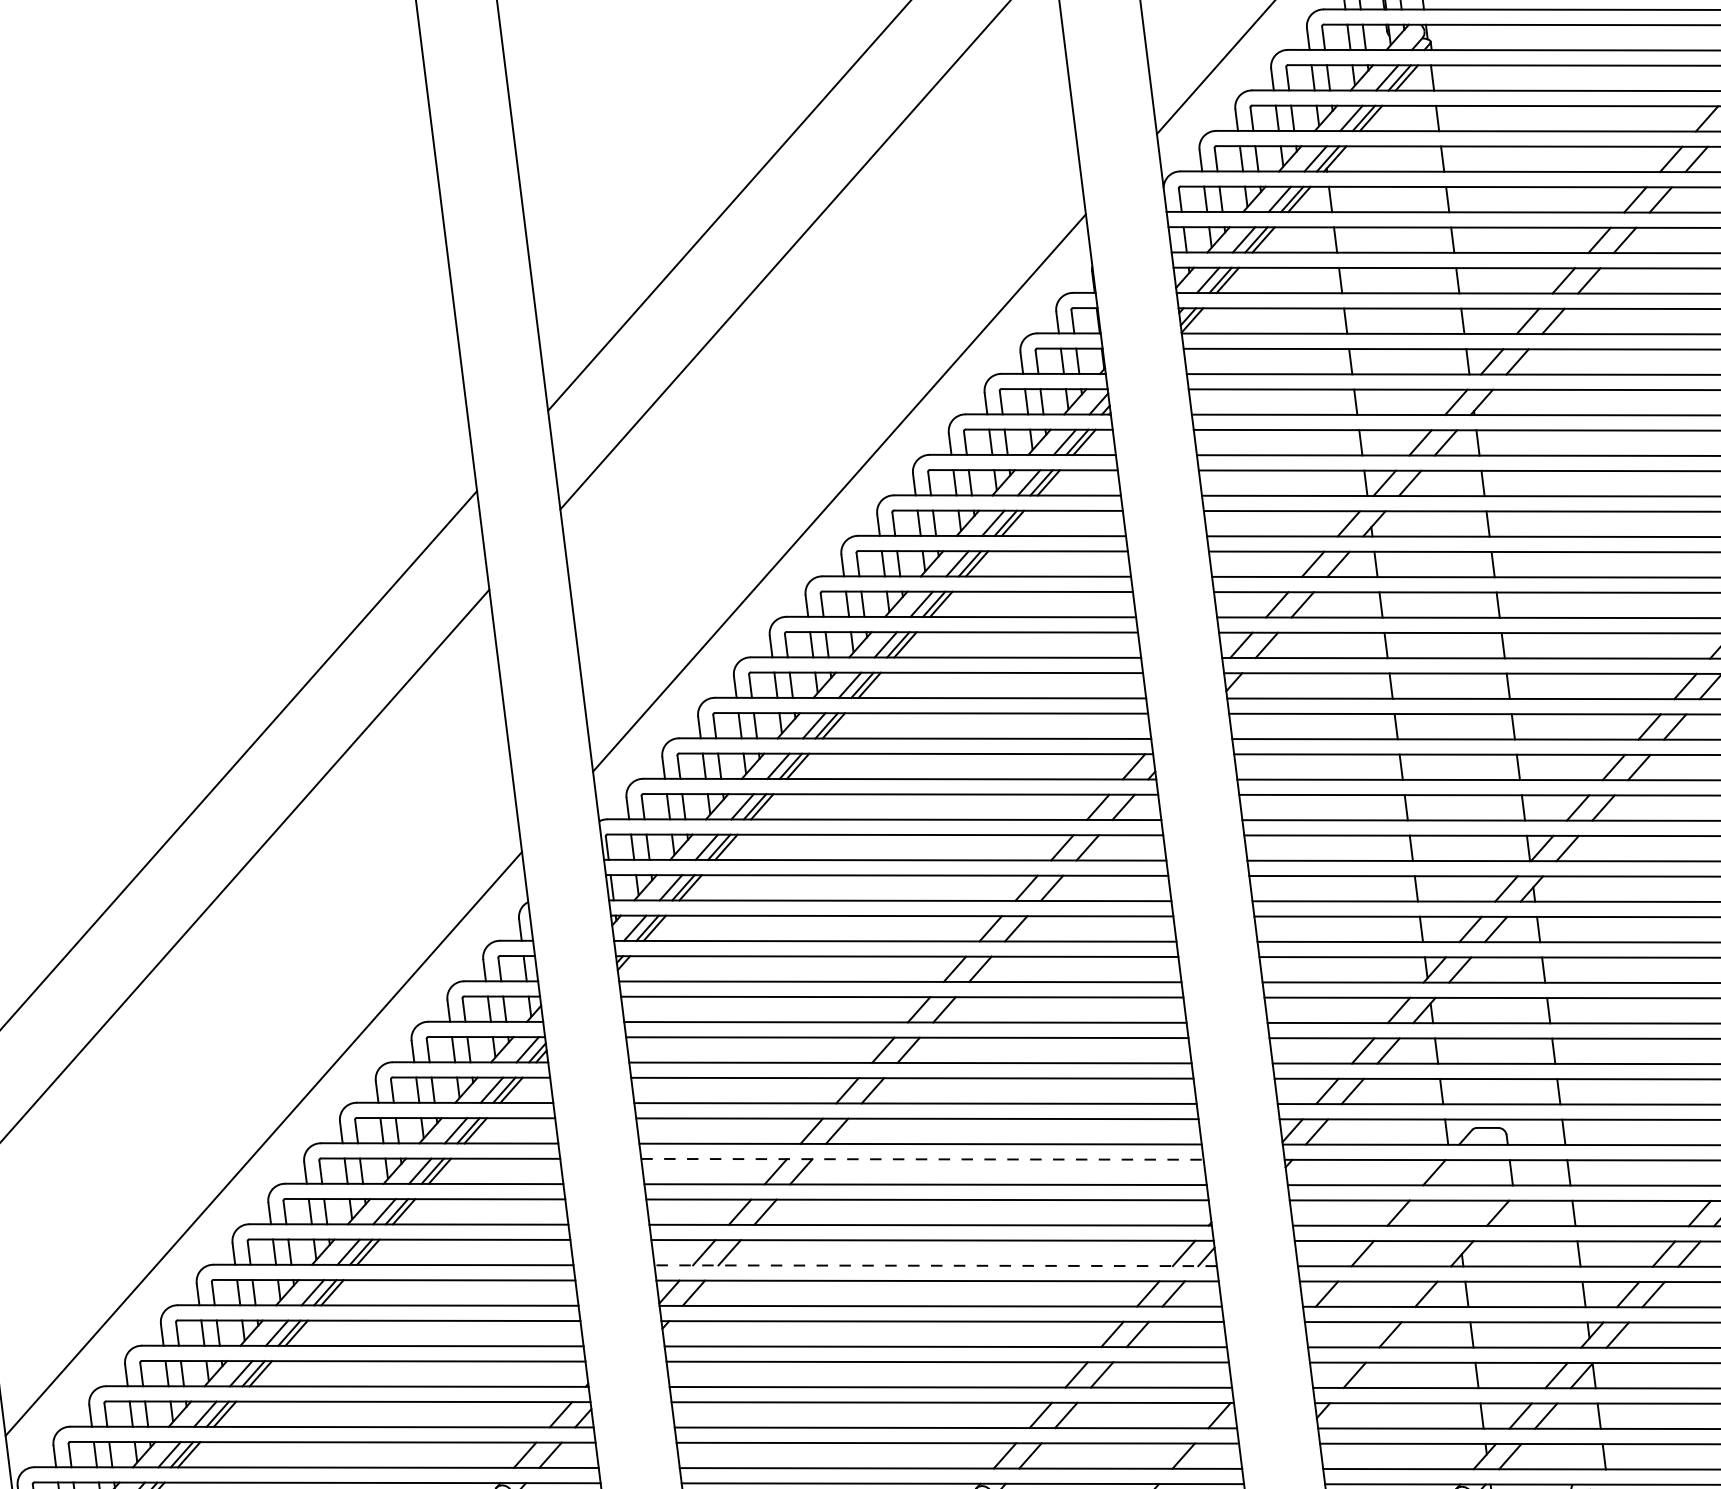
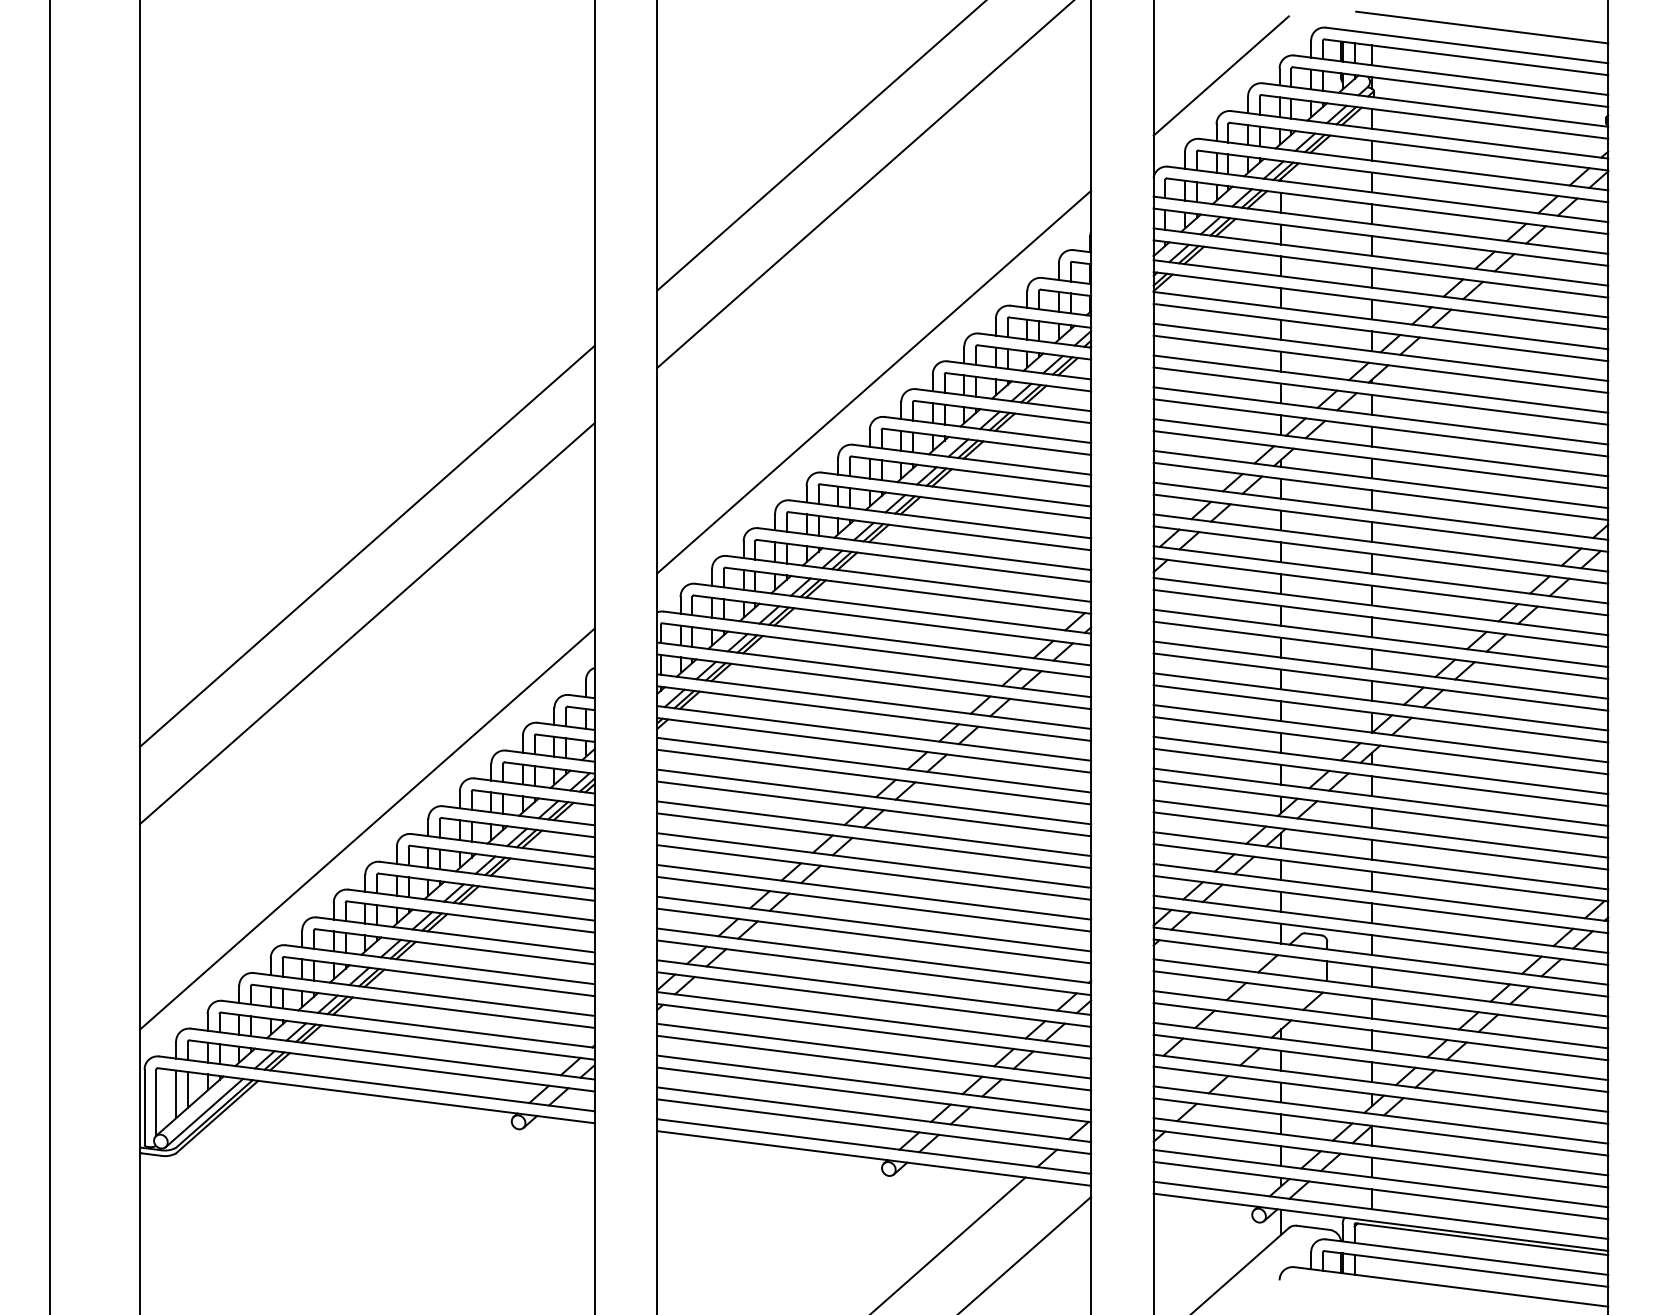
line: (922, 1159) -> (874, 904), dashed -> solid
line: (936, 1265) -> (874, 987), dashed -> solid

